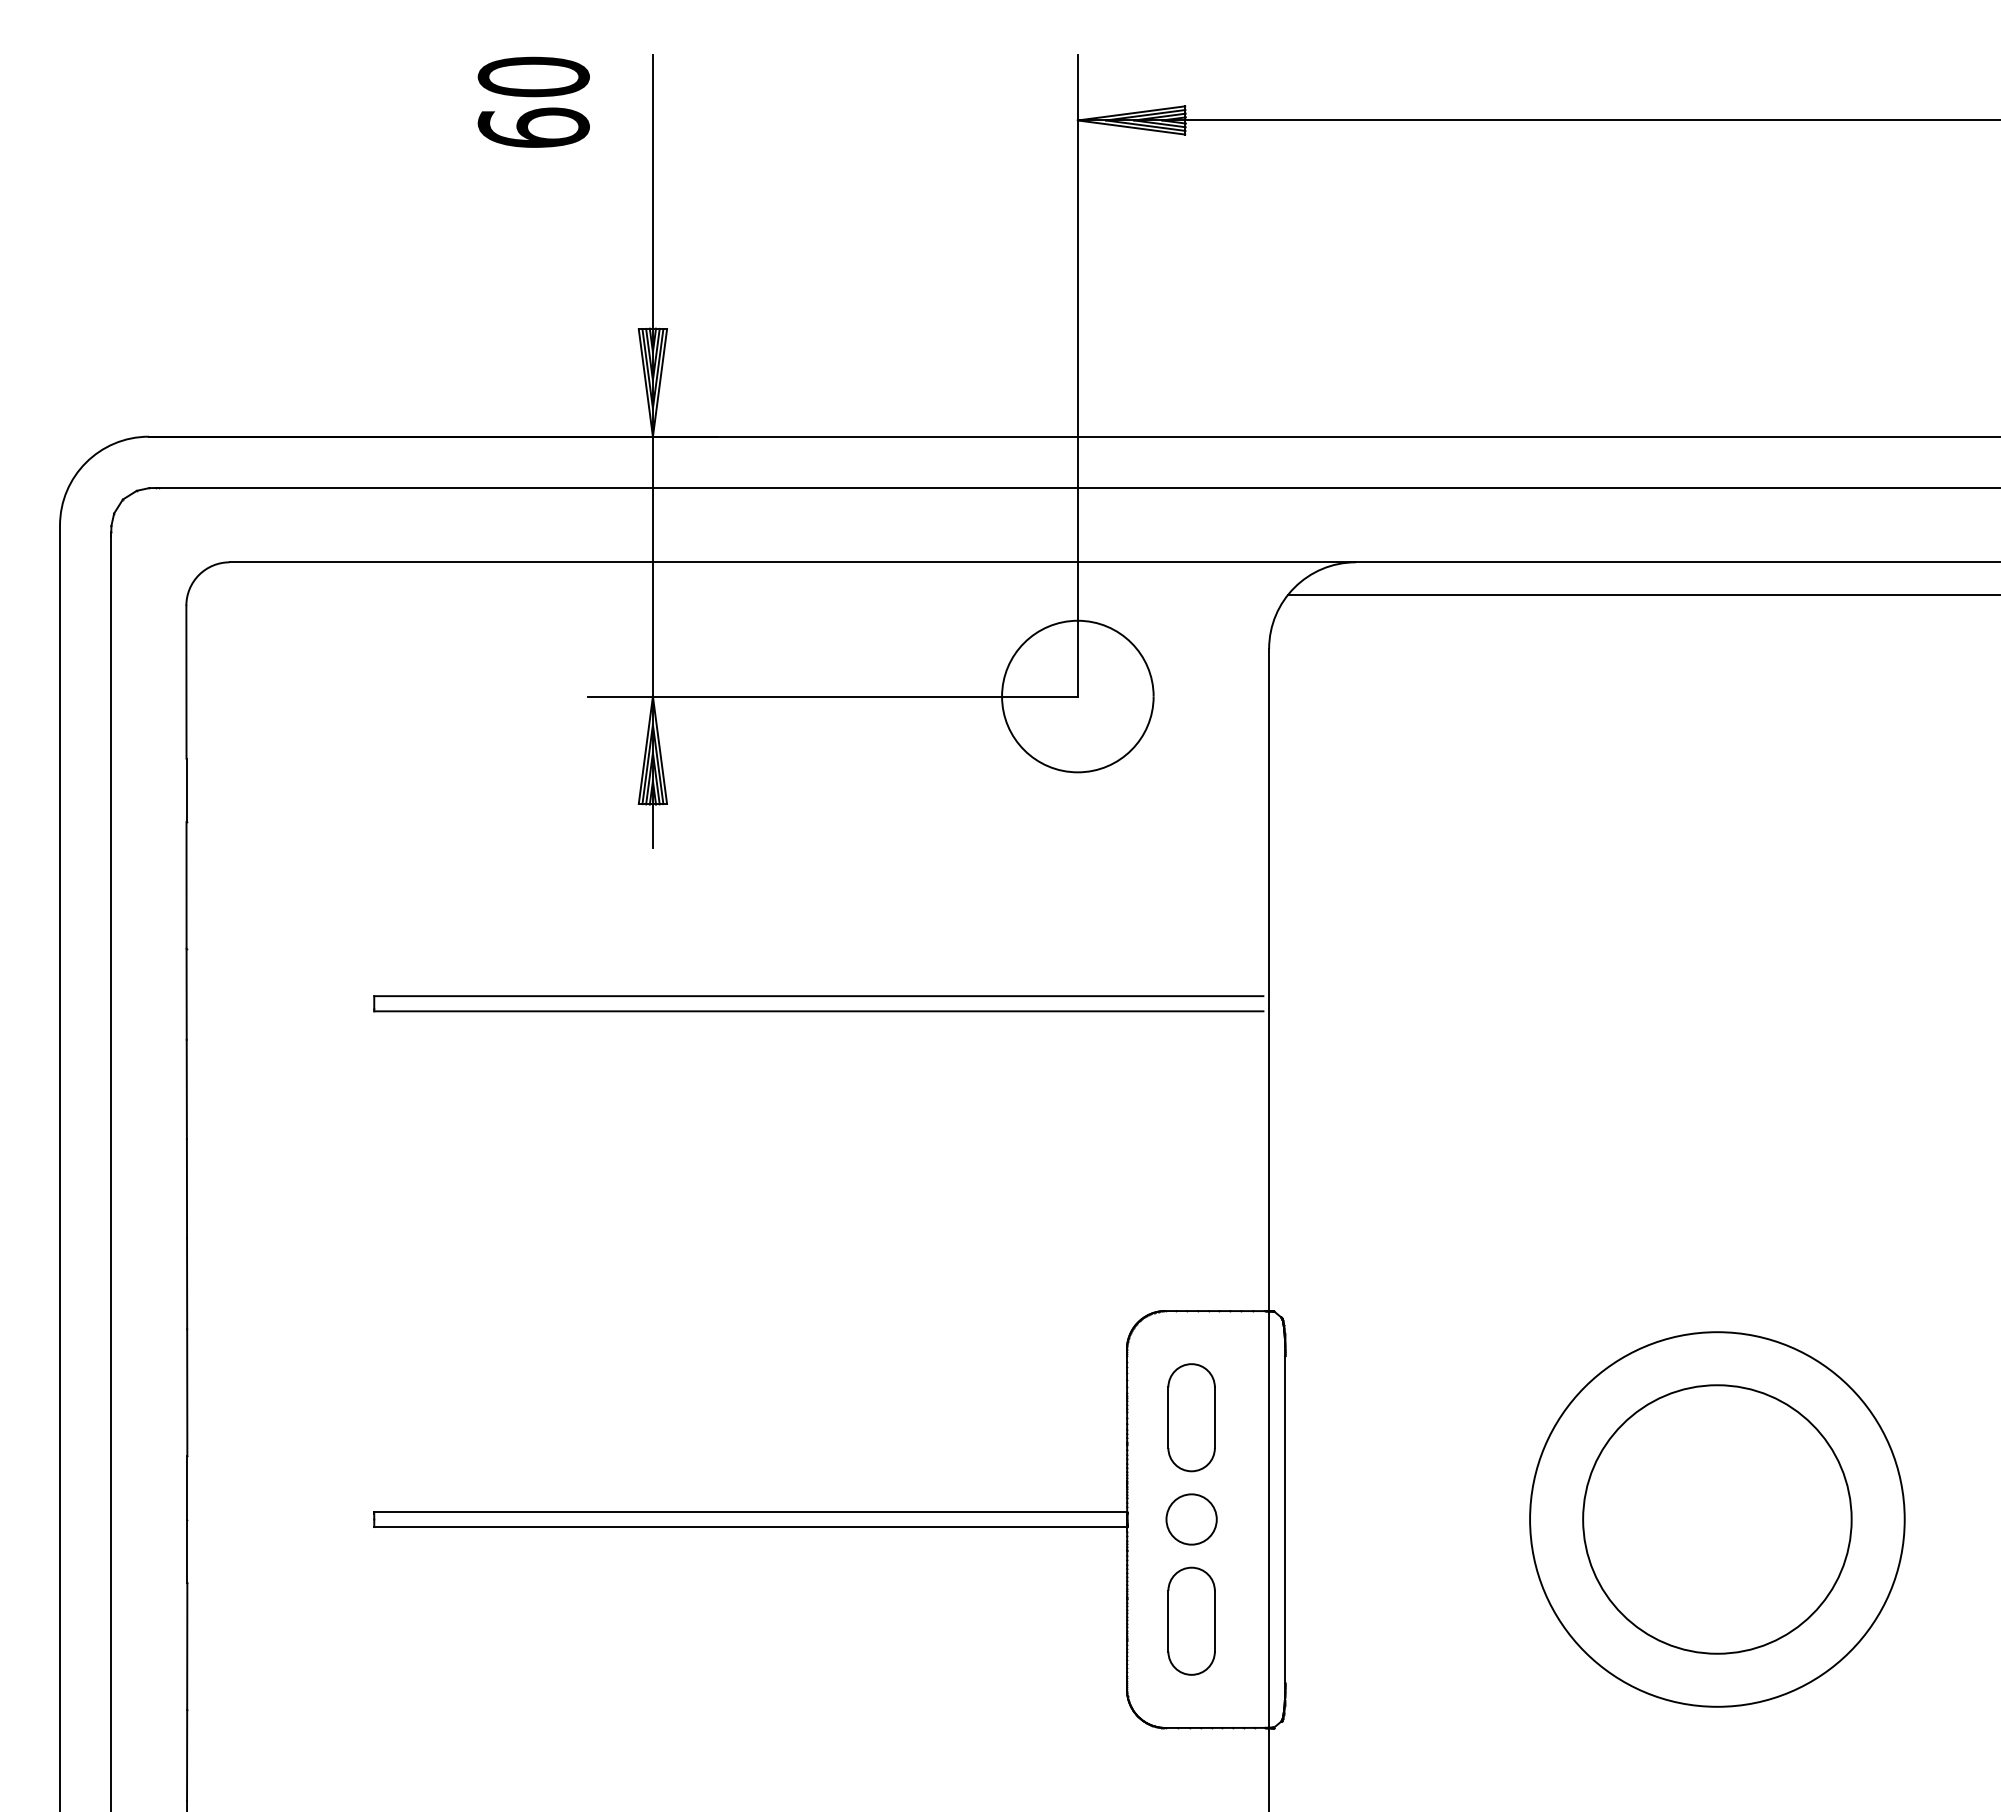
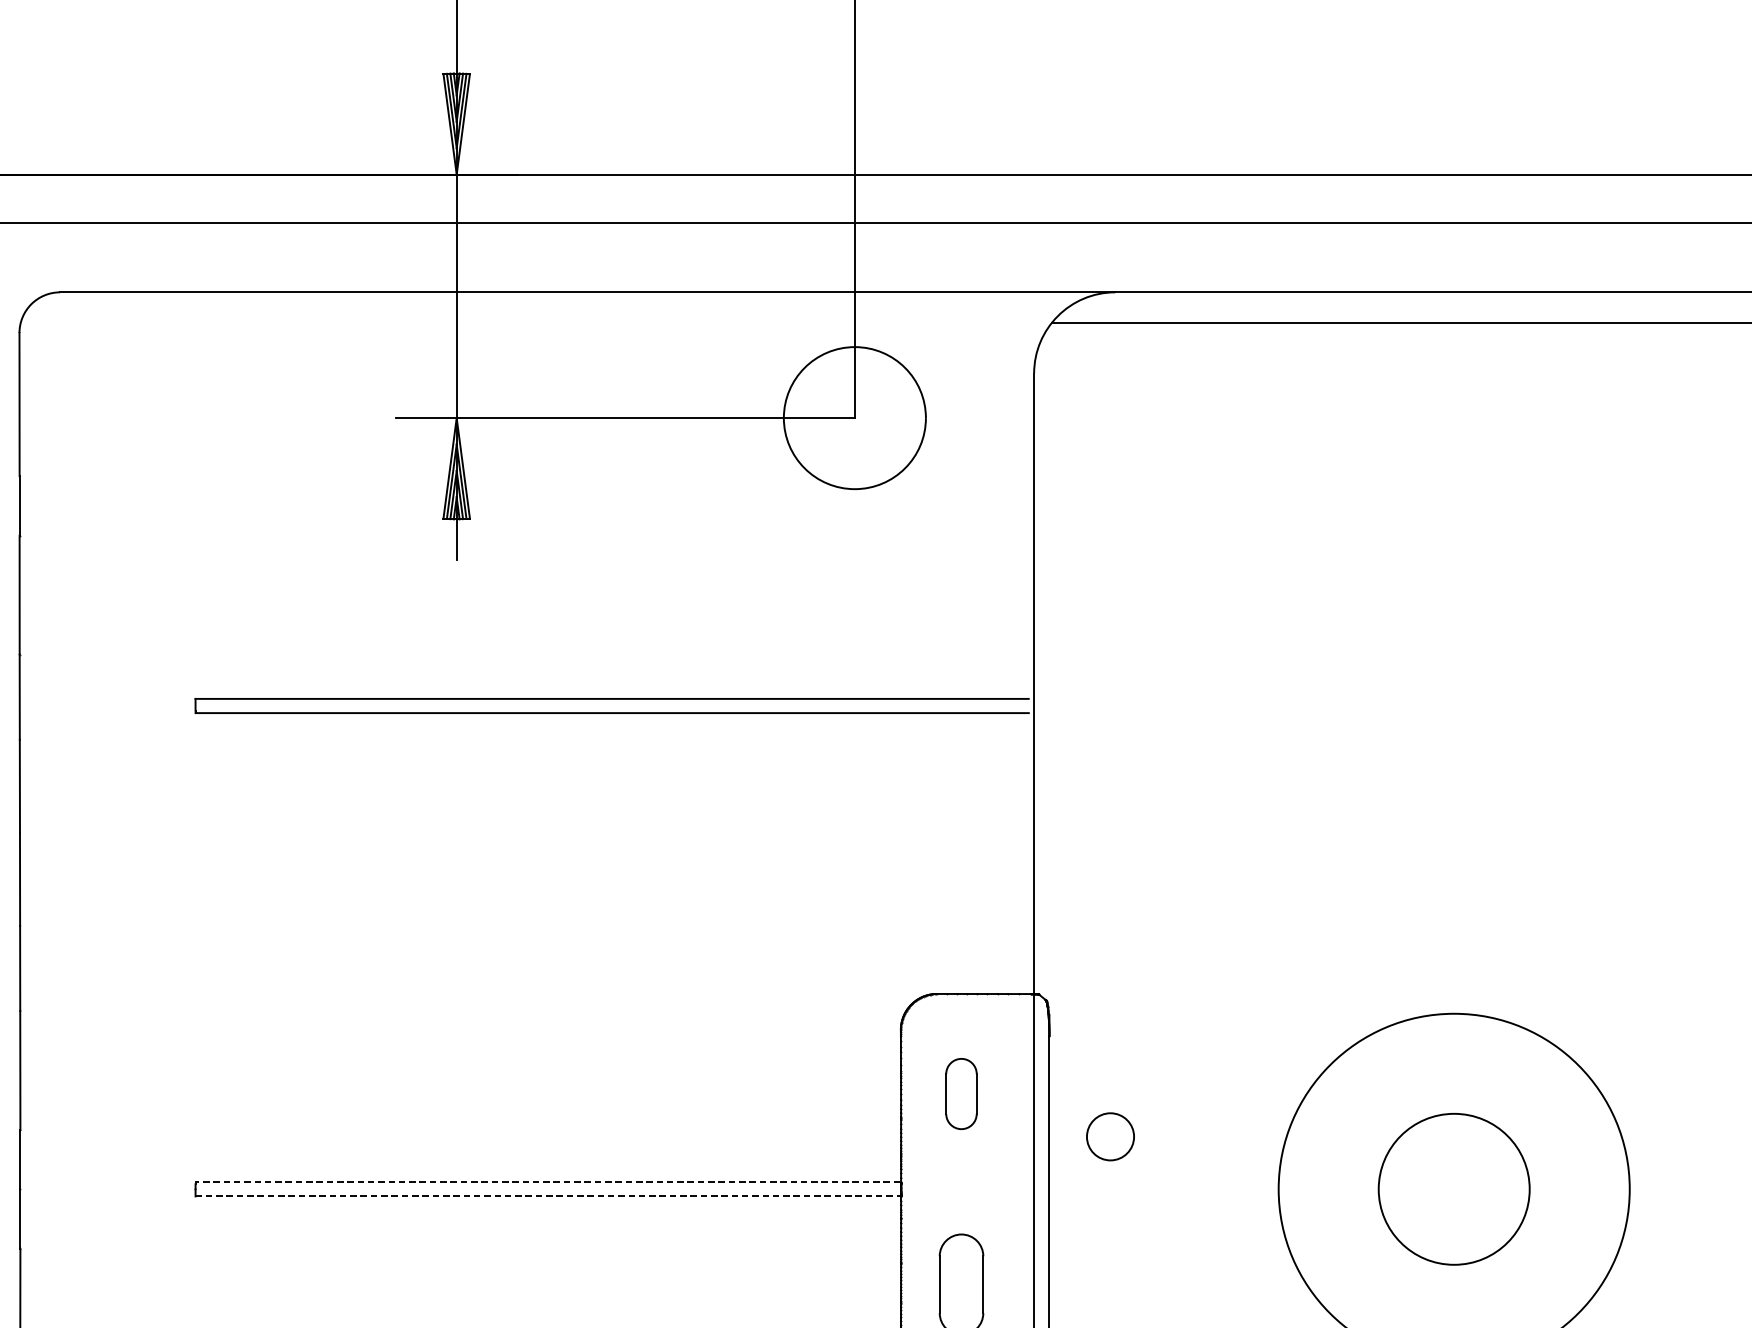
part: (1191, 1417) -> (961, 1093), size x0.7
line: (750, 1511) -> (548, 1181), solid -> dashed
circle: (1191, 1519) -> (1110, 1136), moved
circle: (1717, 1519) -> (1454, 1189), size x0.6
line: (750, 1527) -> (548, 1196), solid -> dashed

